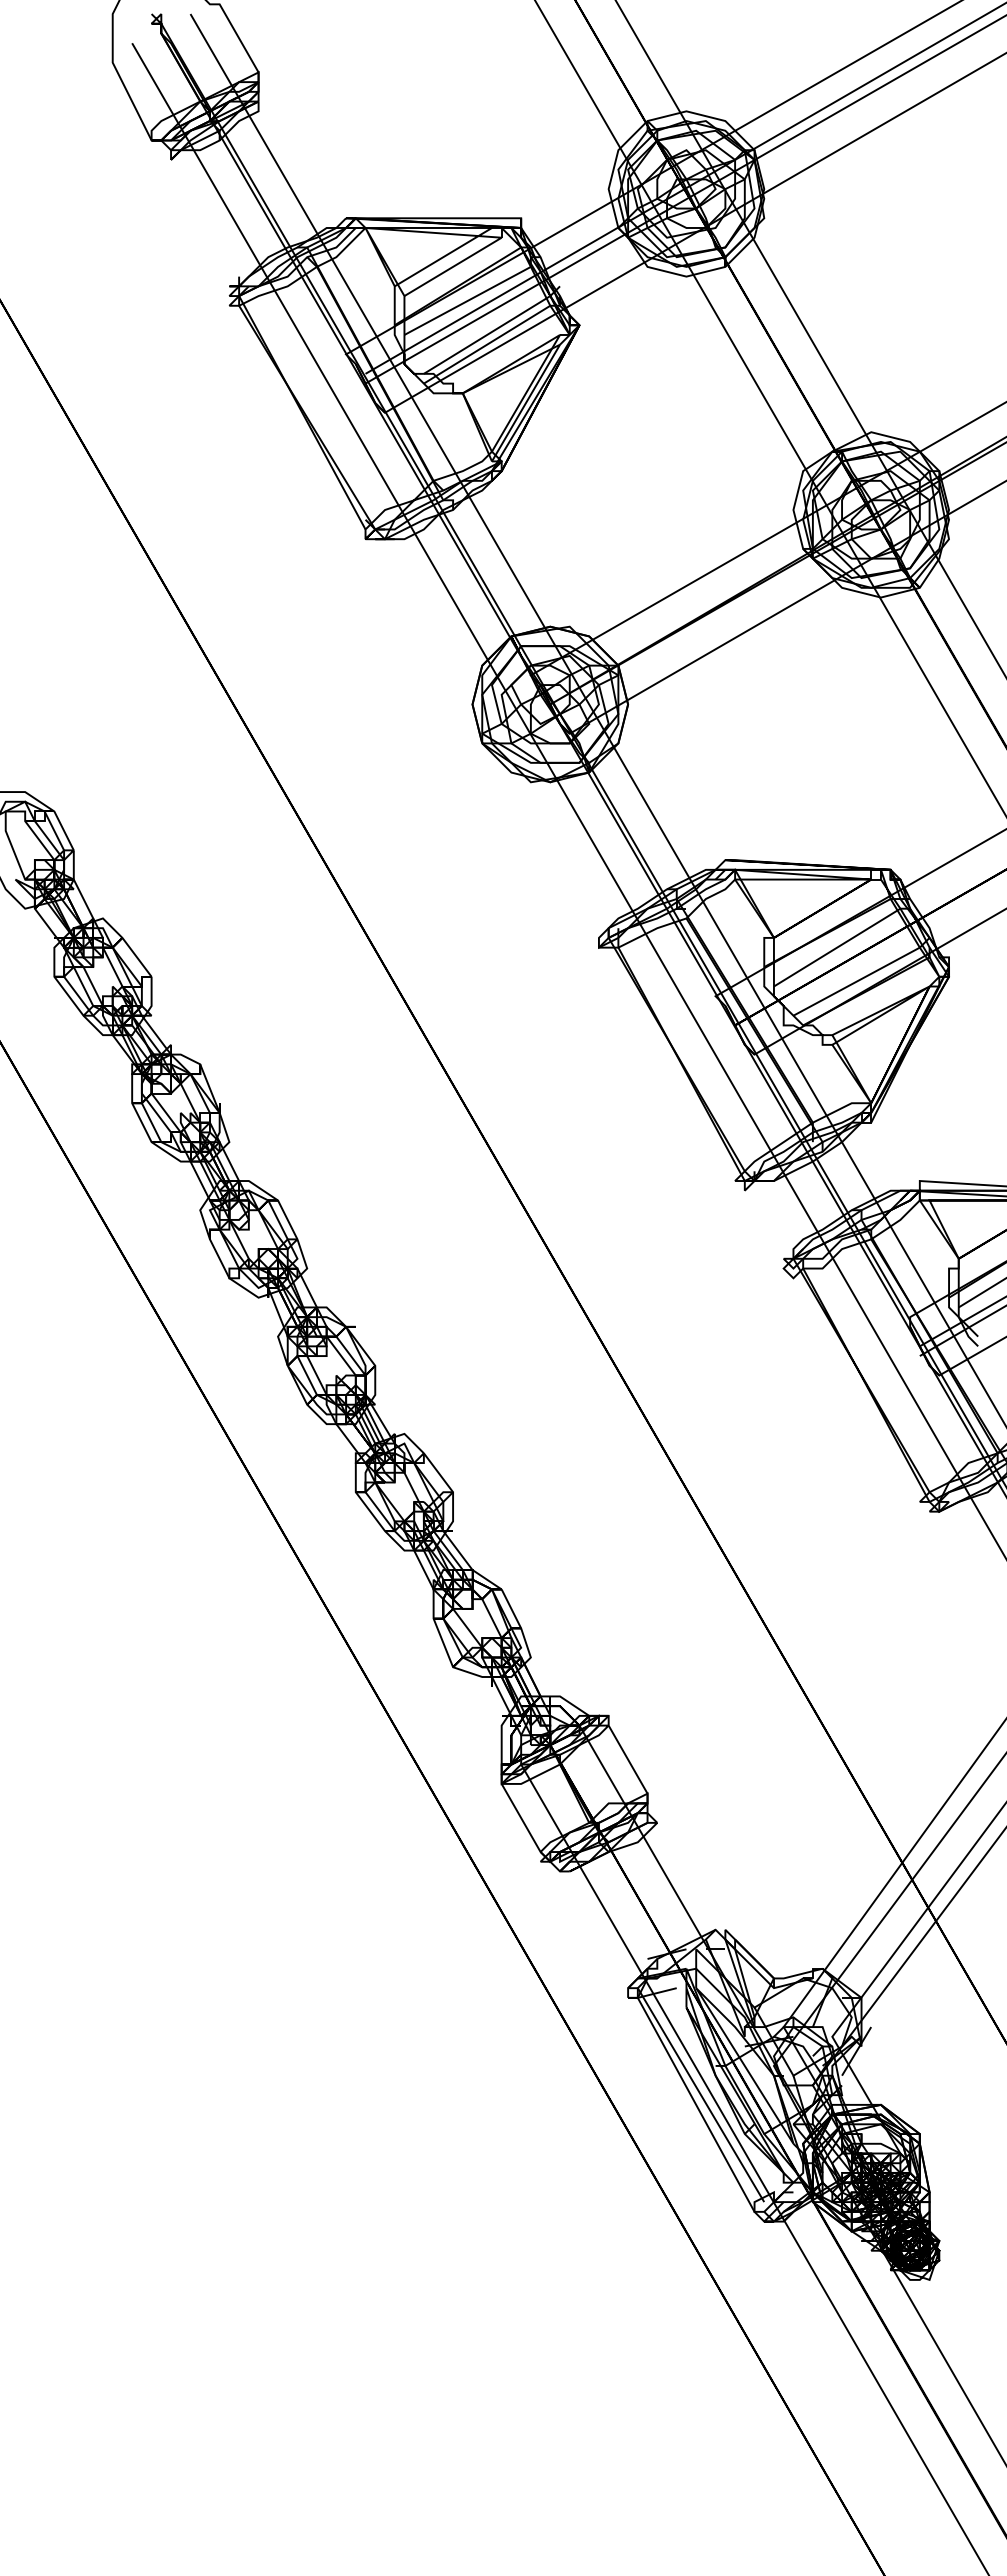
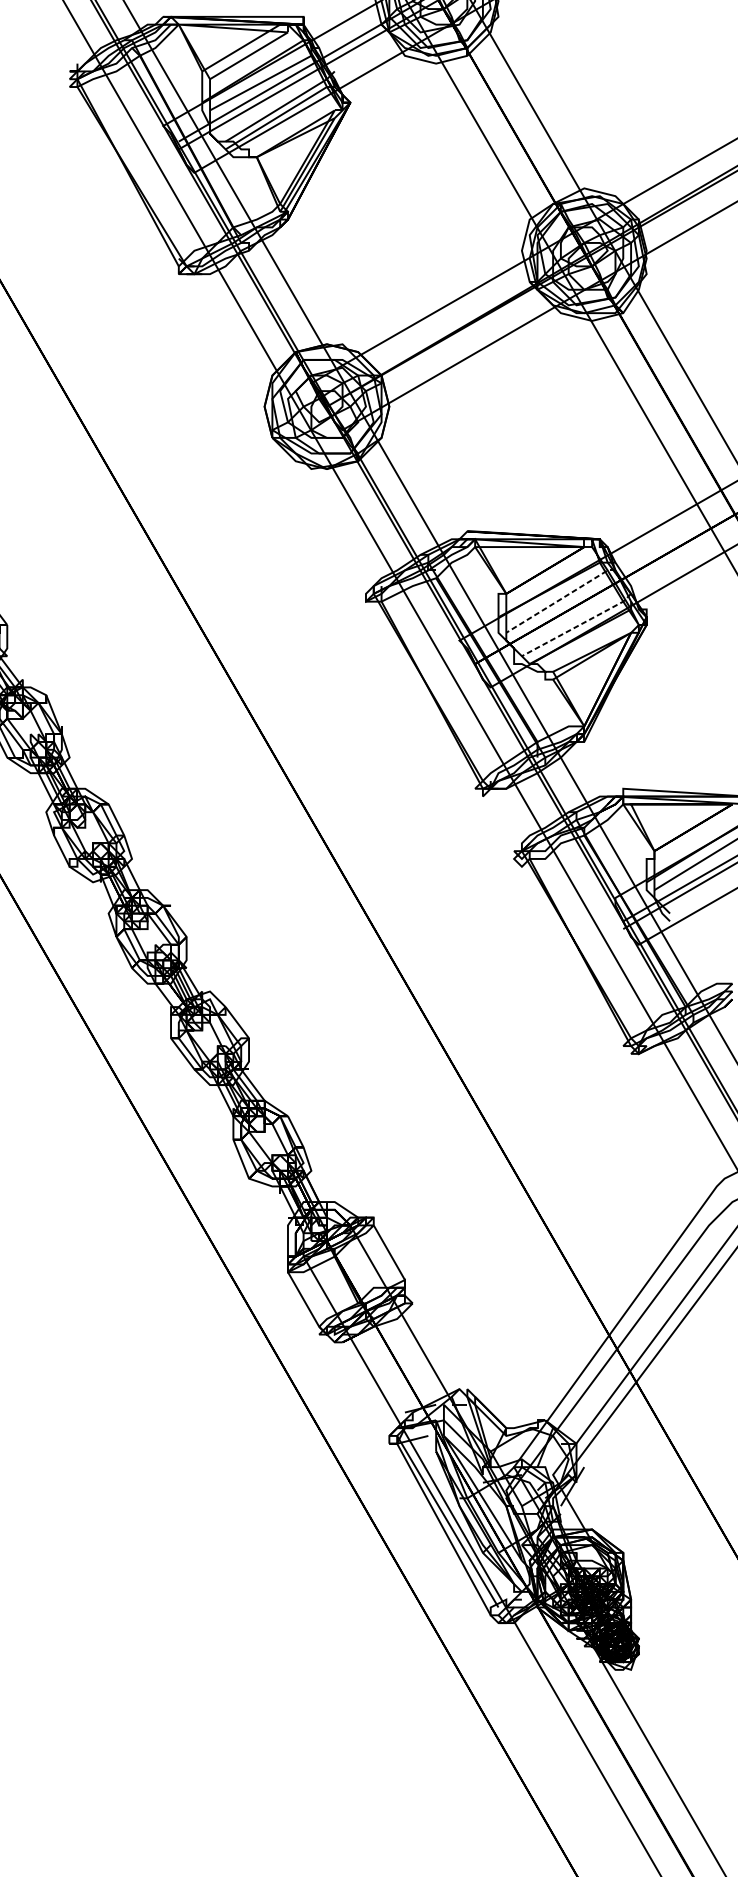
line: (841, 944) -> (560, 599), solid -> dashed
line: (862, 978) -> (577, 626), solid -> dashed

